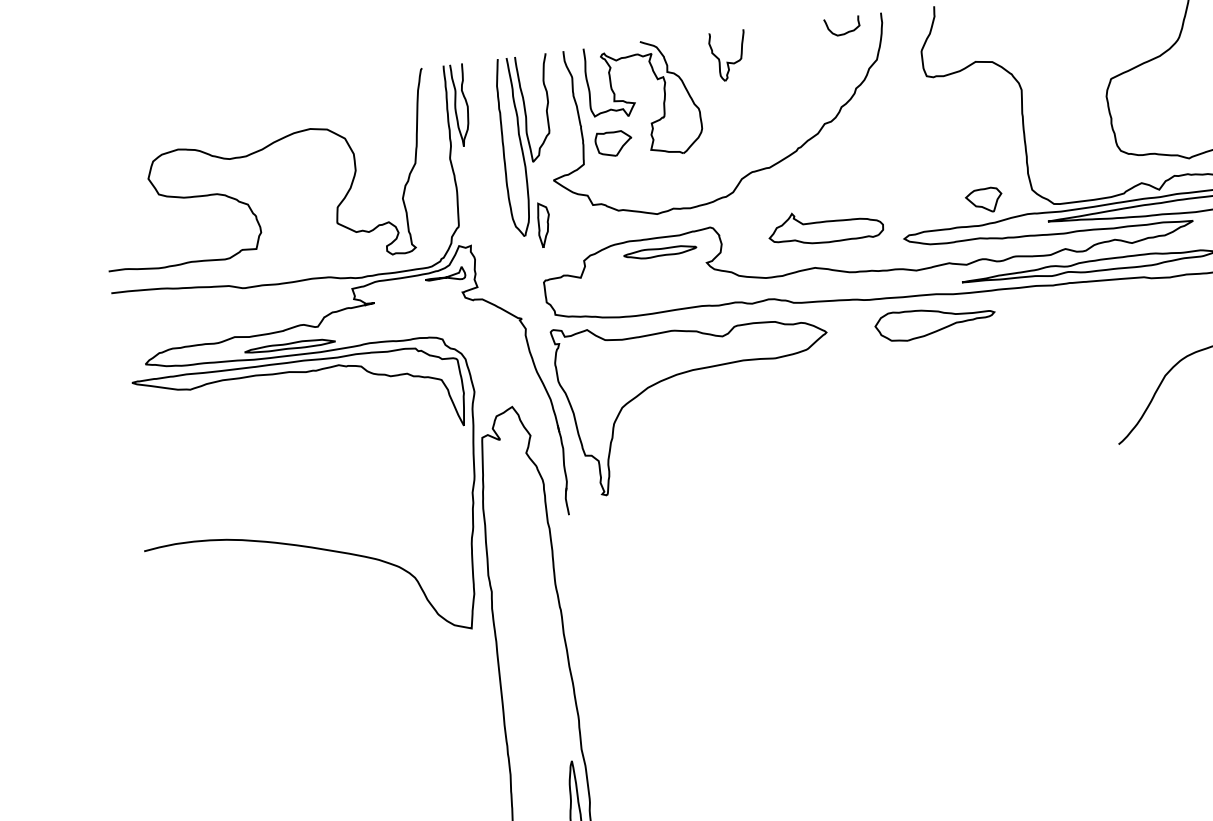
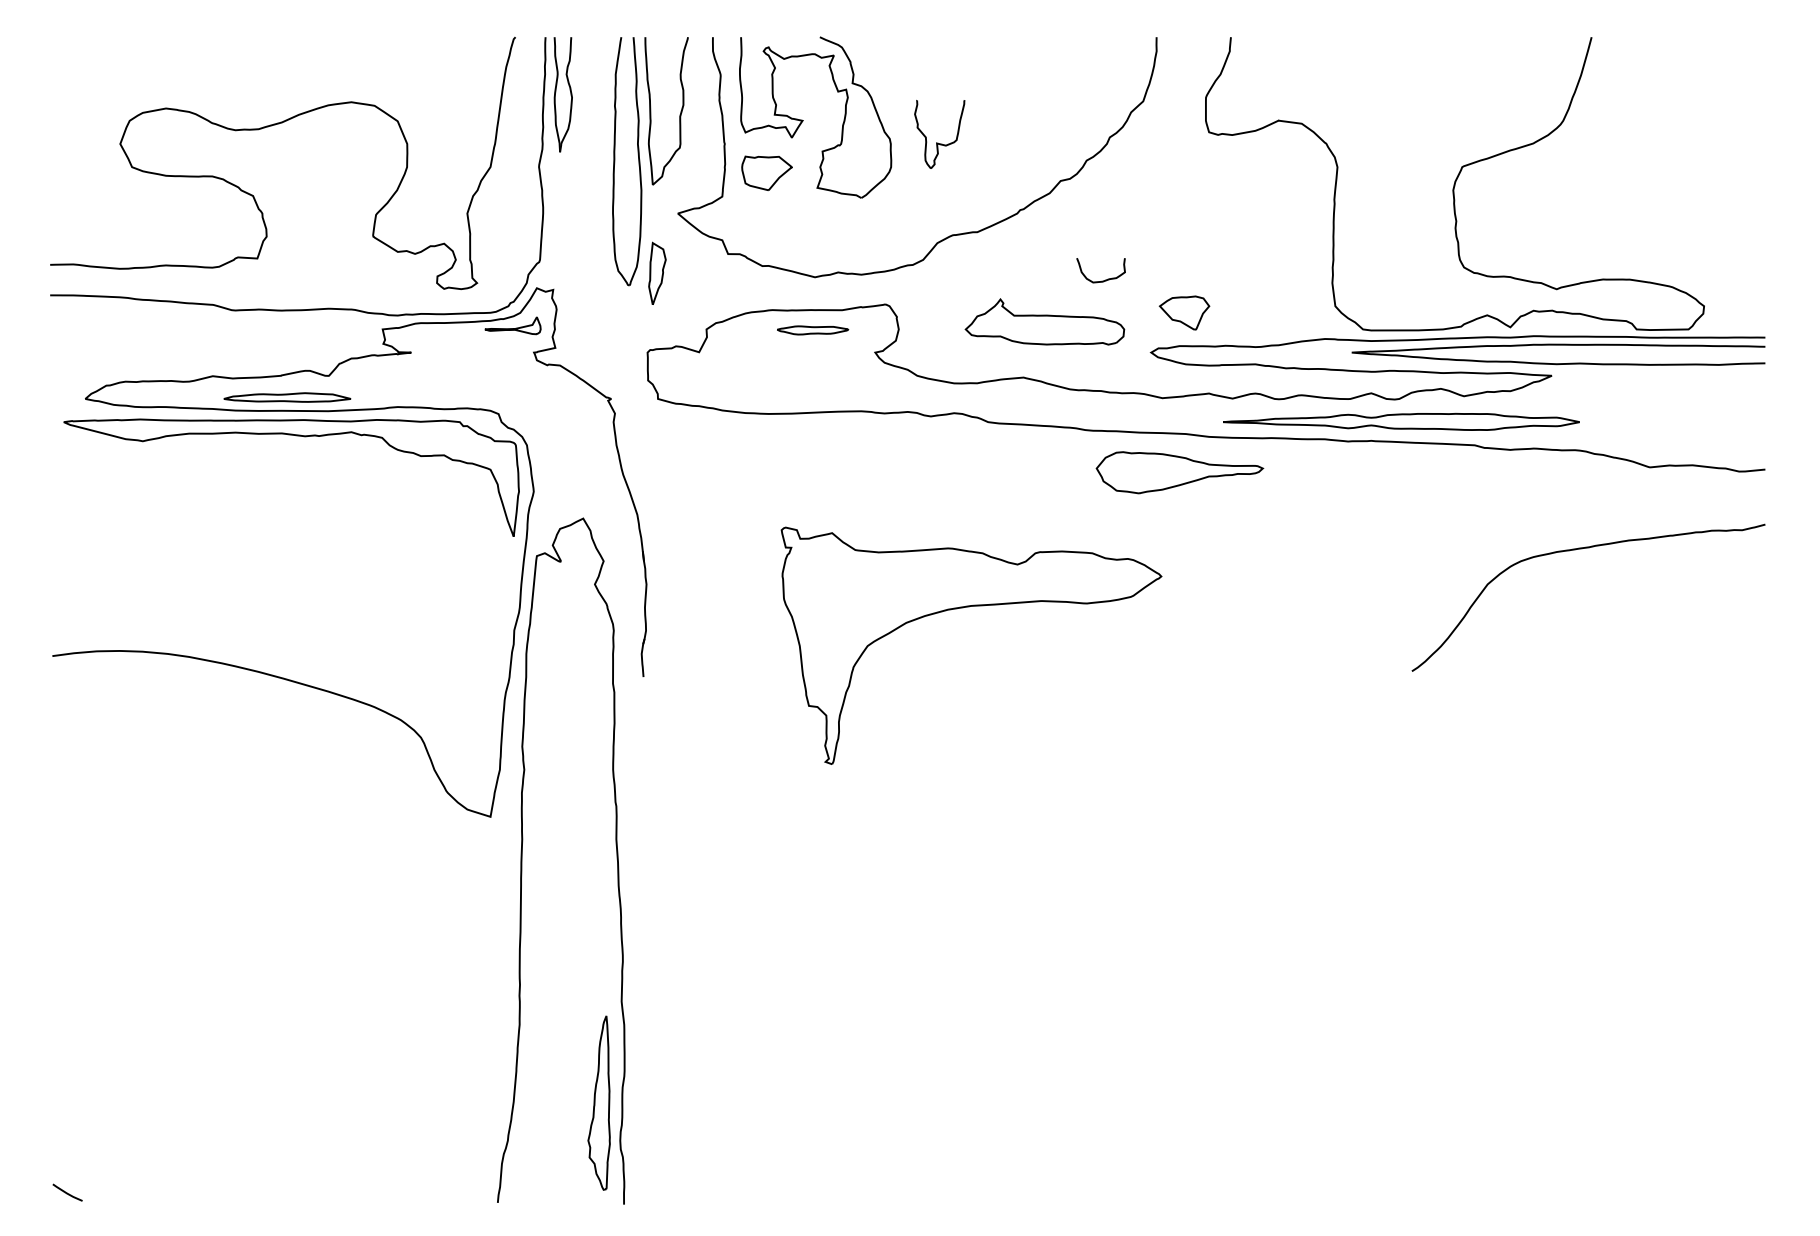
curve: (843, 33) -> (1101, 280), moved
part: (728, 61) -> (938, 142), moved
part: (984, 200) -> (1184, 312), moved
part: (660, 252) -> (812, 330), size x0.7
part: (687, 372) -> (963, 608), moved

